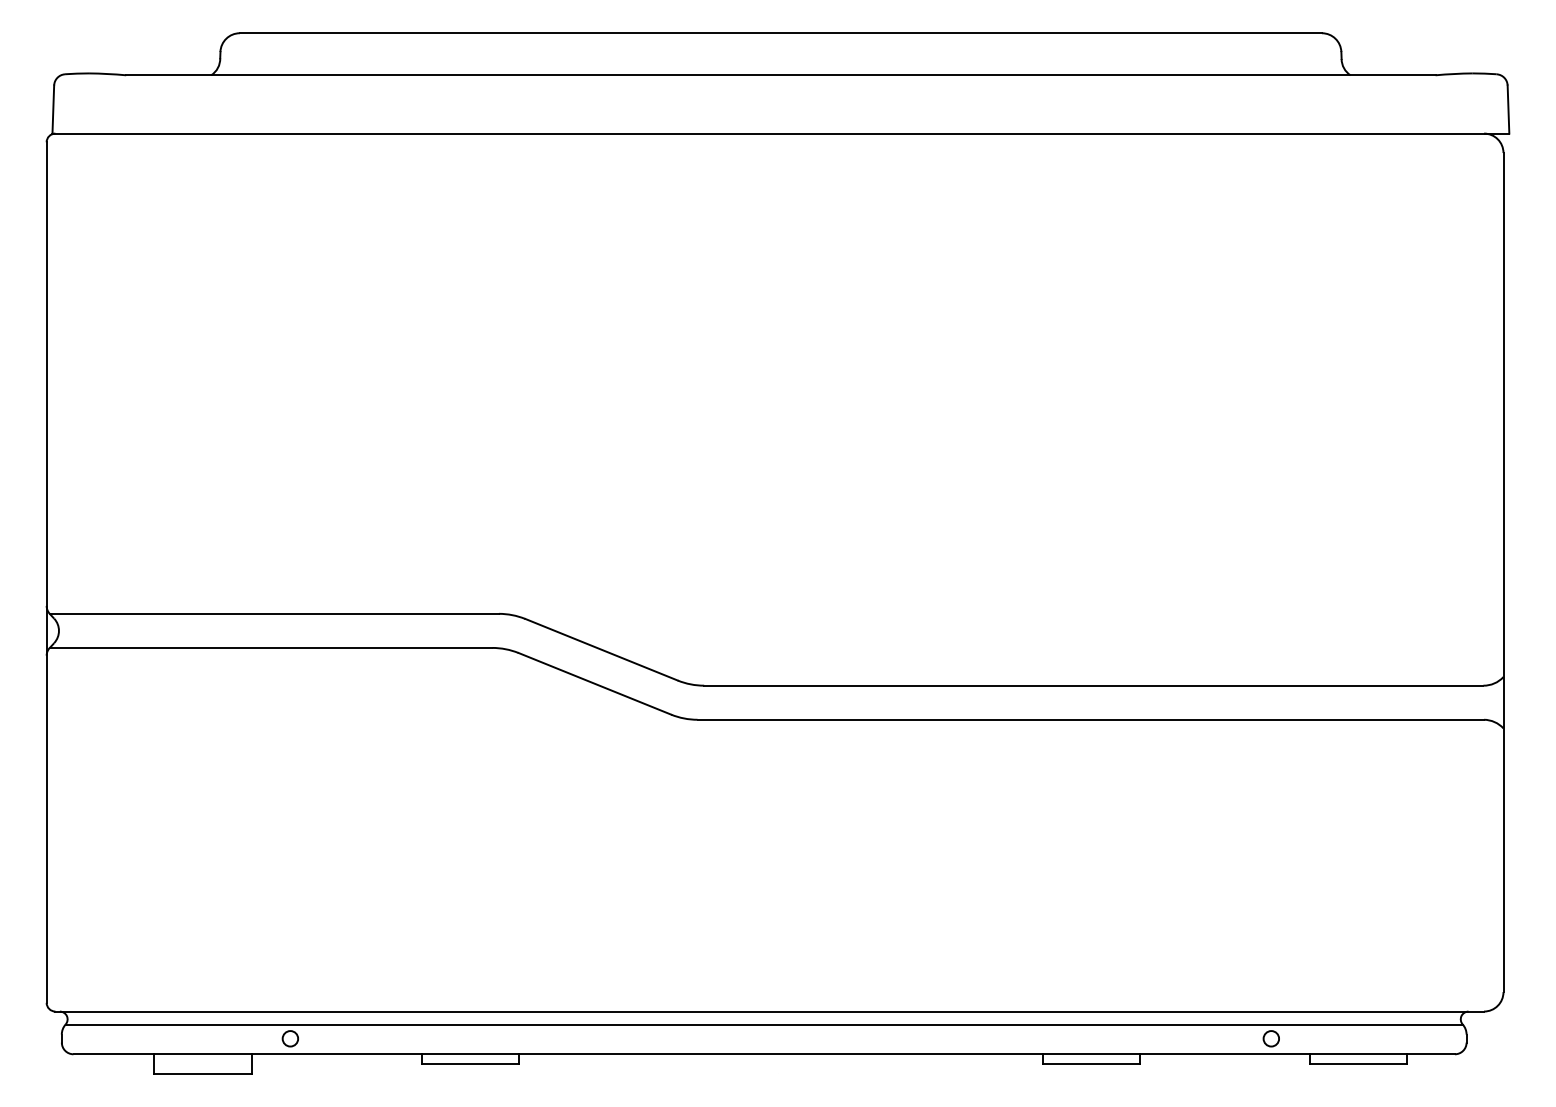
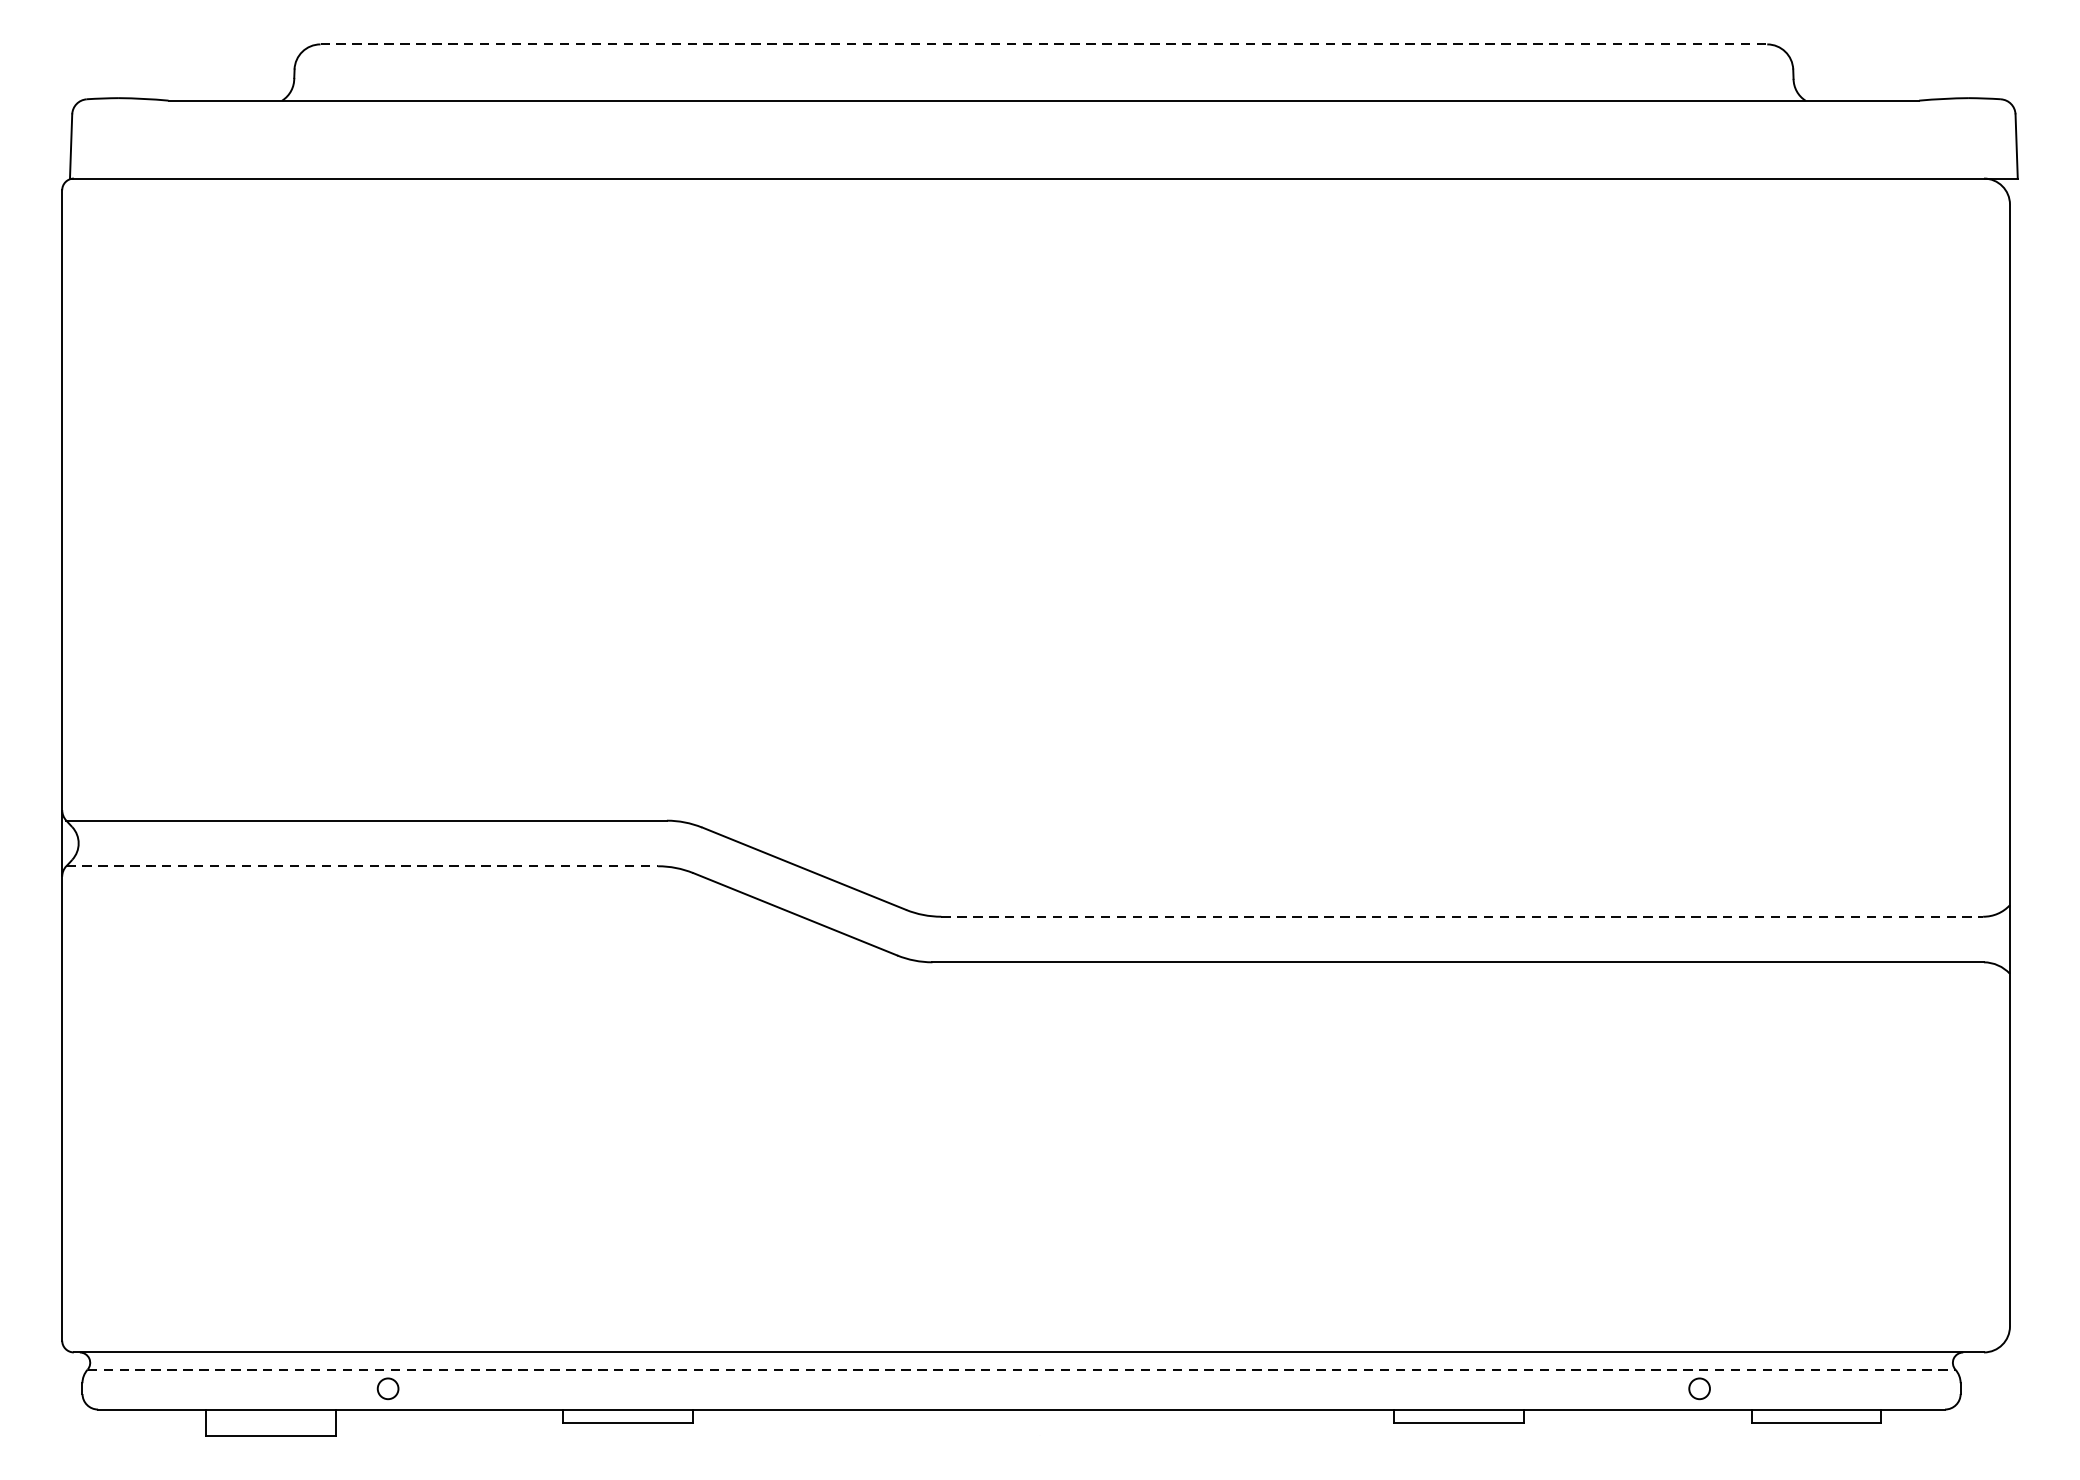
line: (781, 33) -> (1044, 44), solid -> dashed
line: (271, 647) -> (362, 865), solid -> dashed
line: (1093, 685) -> (1461, 916), solid -> dashed
line: (764, 1024) -> (1021, 1369), solid -> dashed

